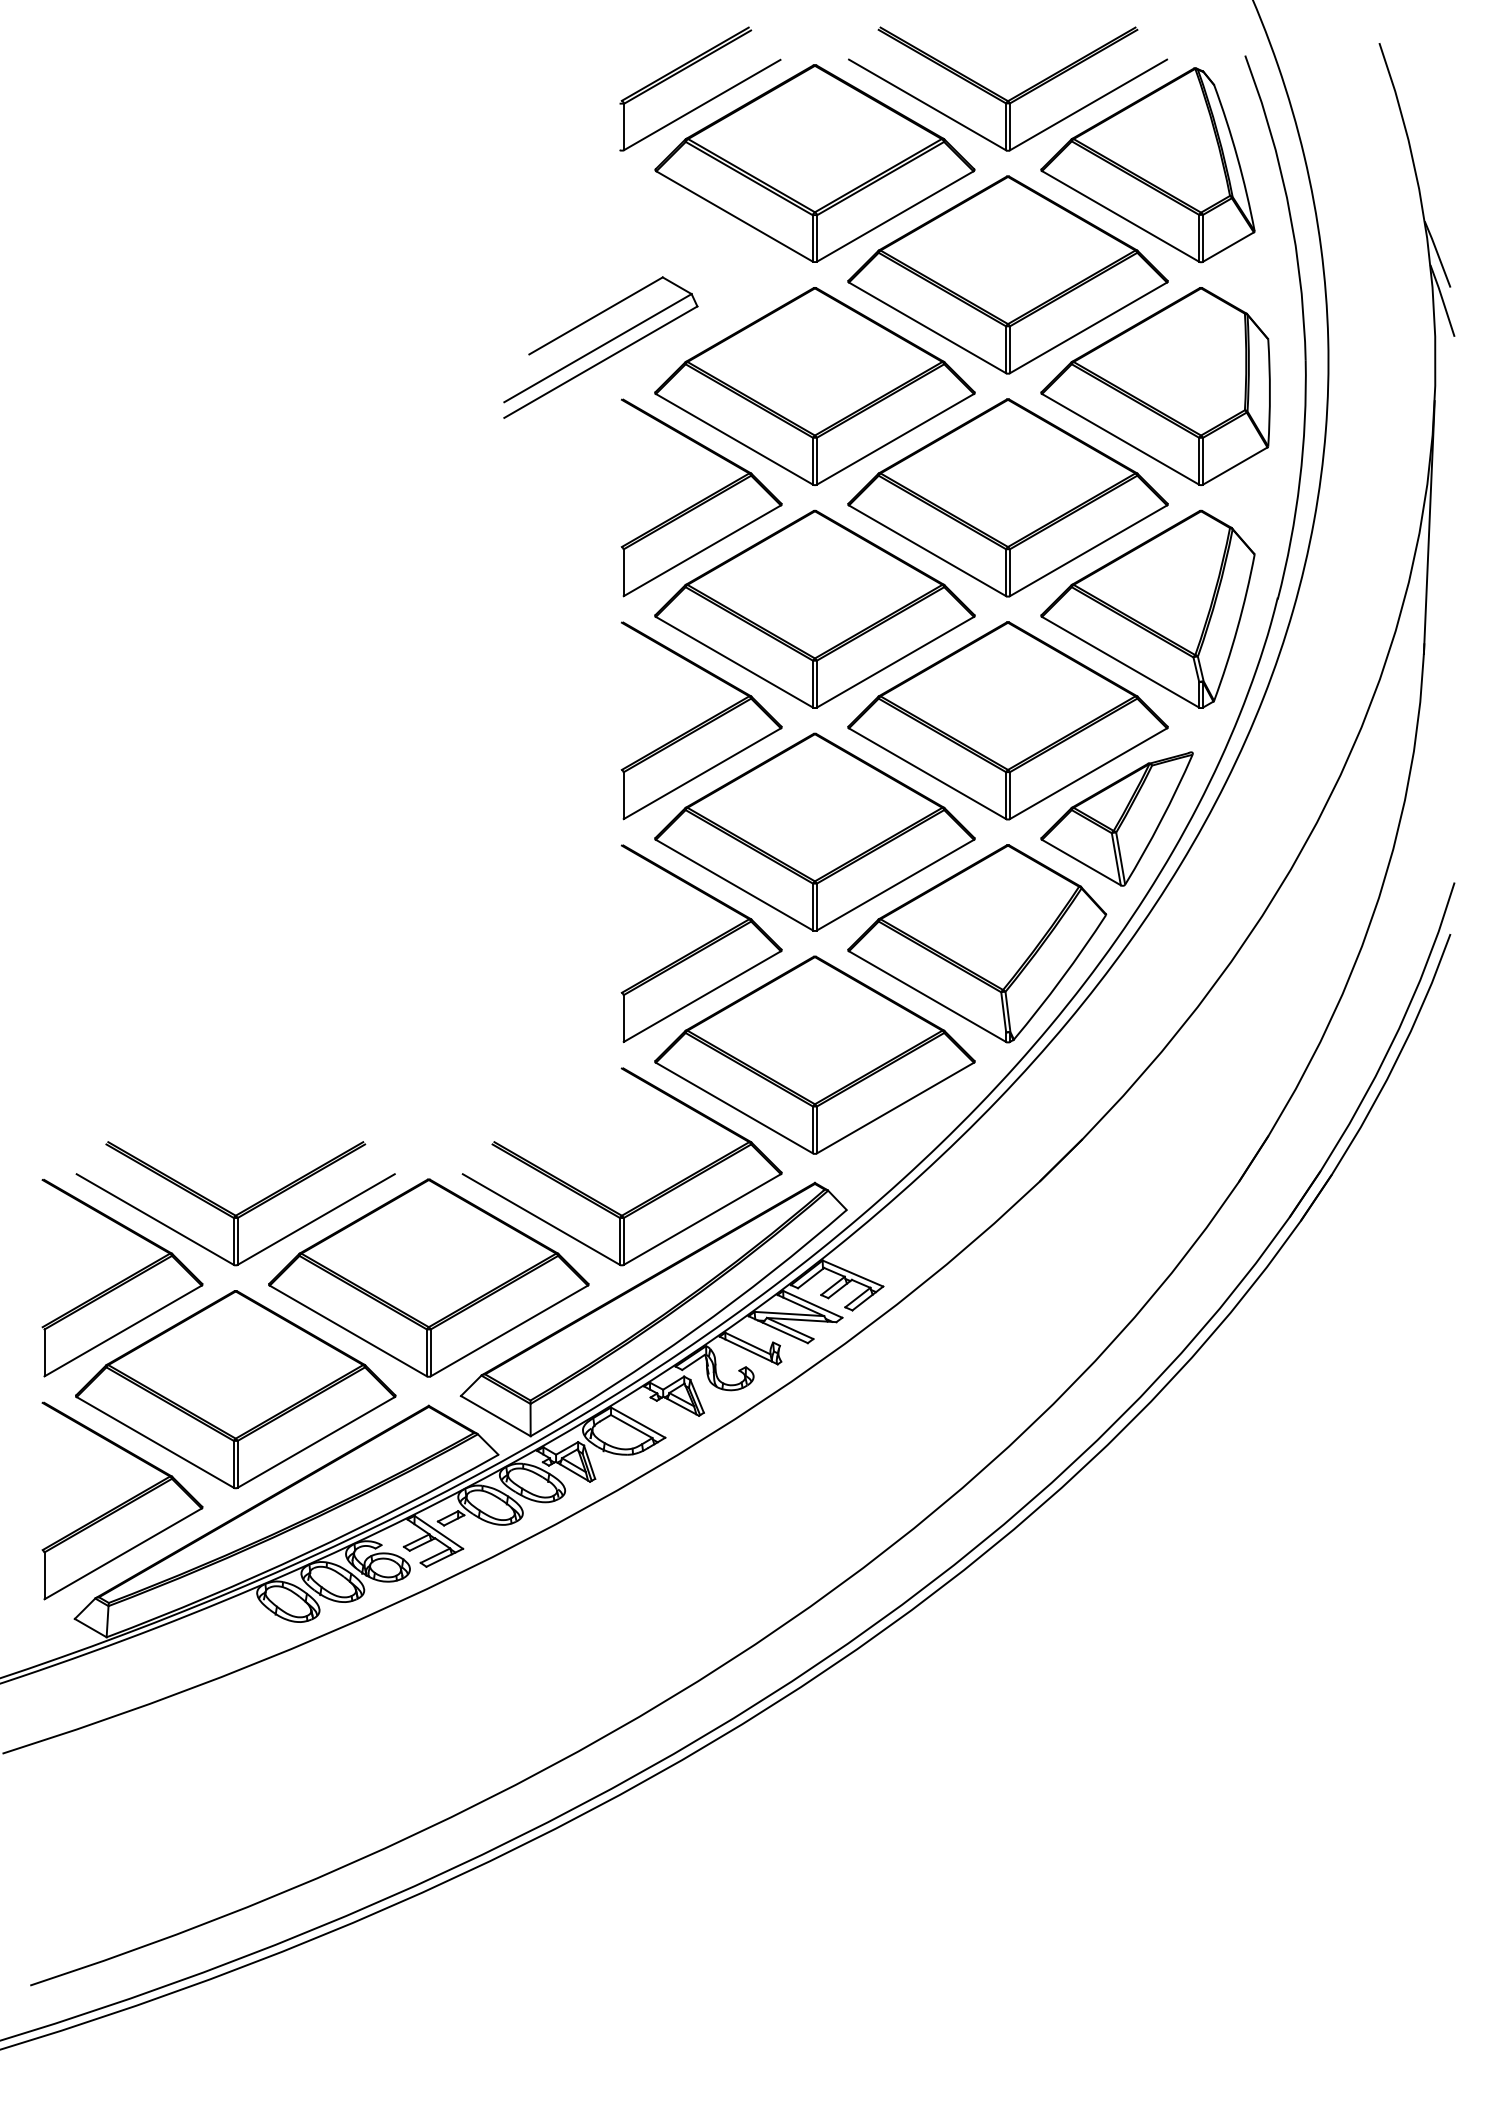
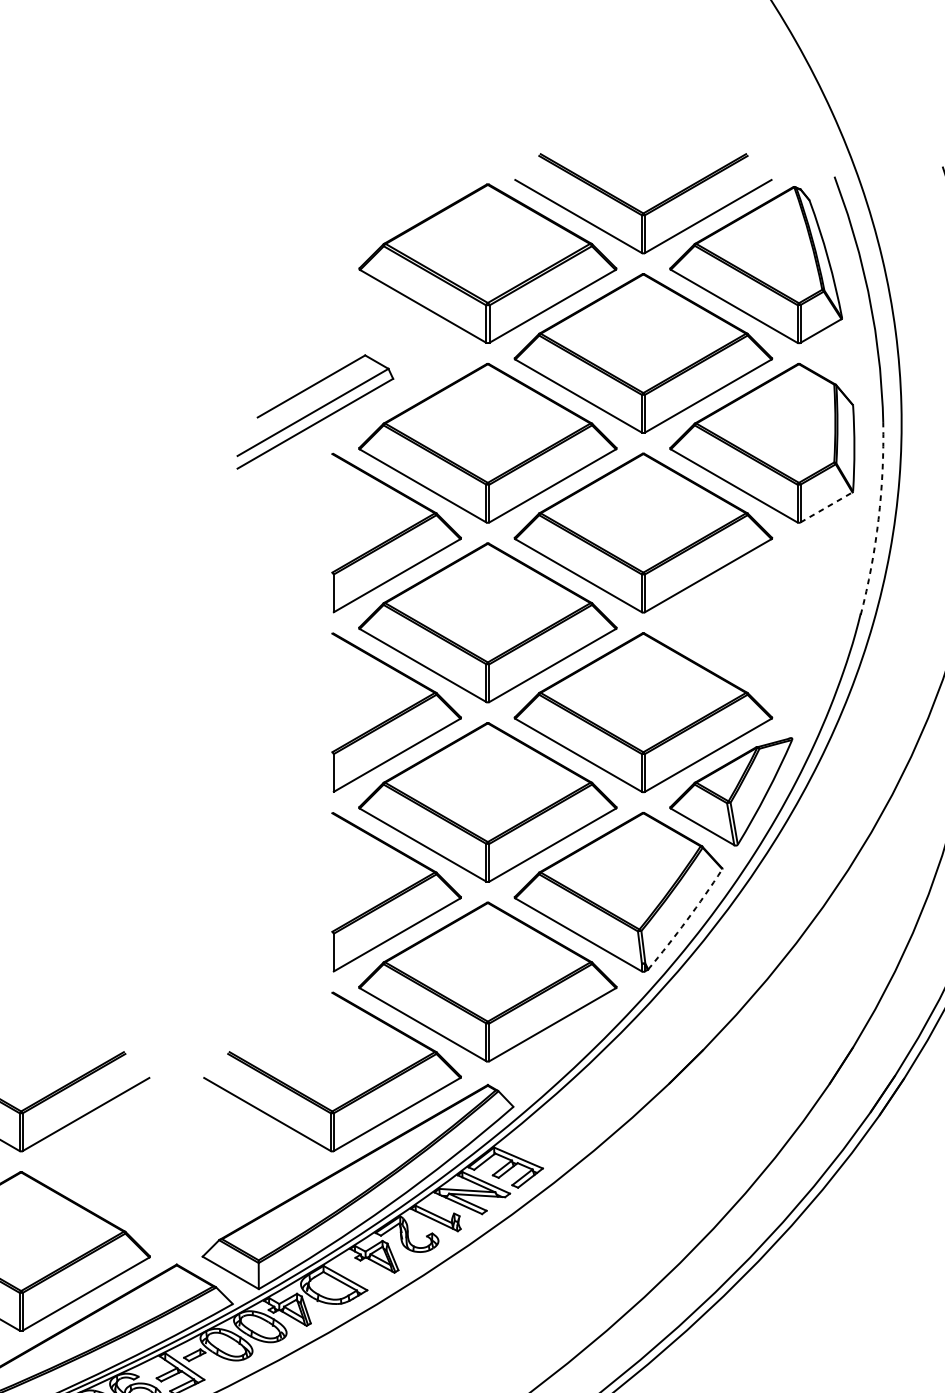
part: (709, 99) -> (402, 212), removed
line: (1235, 465) -> (826, 506), solid -> dashed
arc: (1299, 480) -> (878, 519), solid -> dashed
part: (1147, 608) -> (755, 622), removed
arc: (1061, 978) -> (686, 920), solid -> dashed
part: (428, 1277) -> (176, 1161), removed

